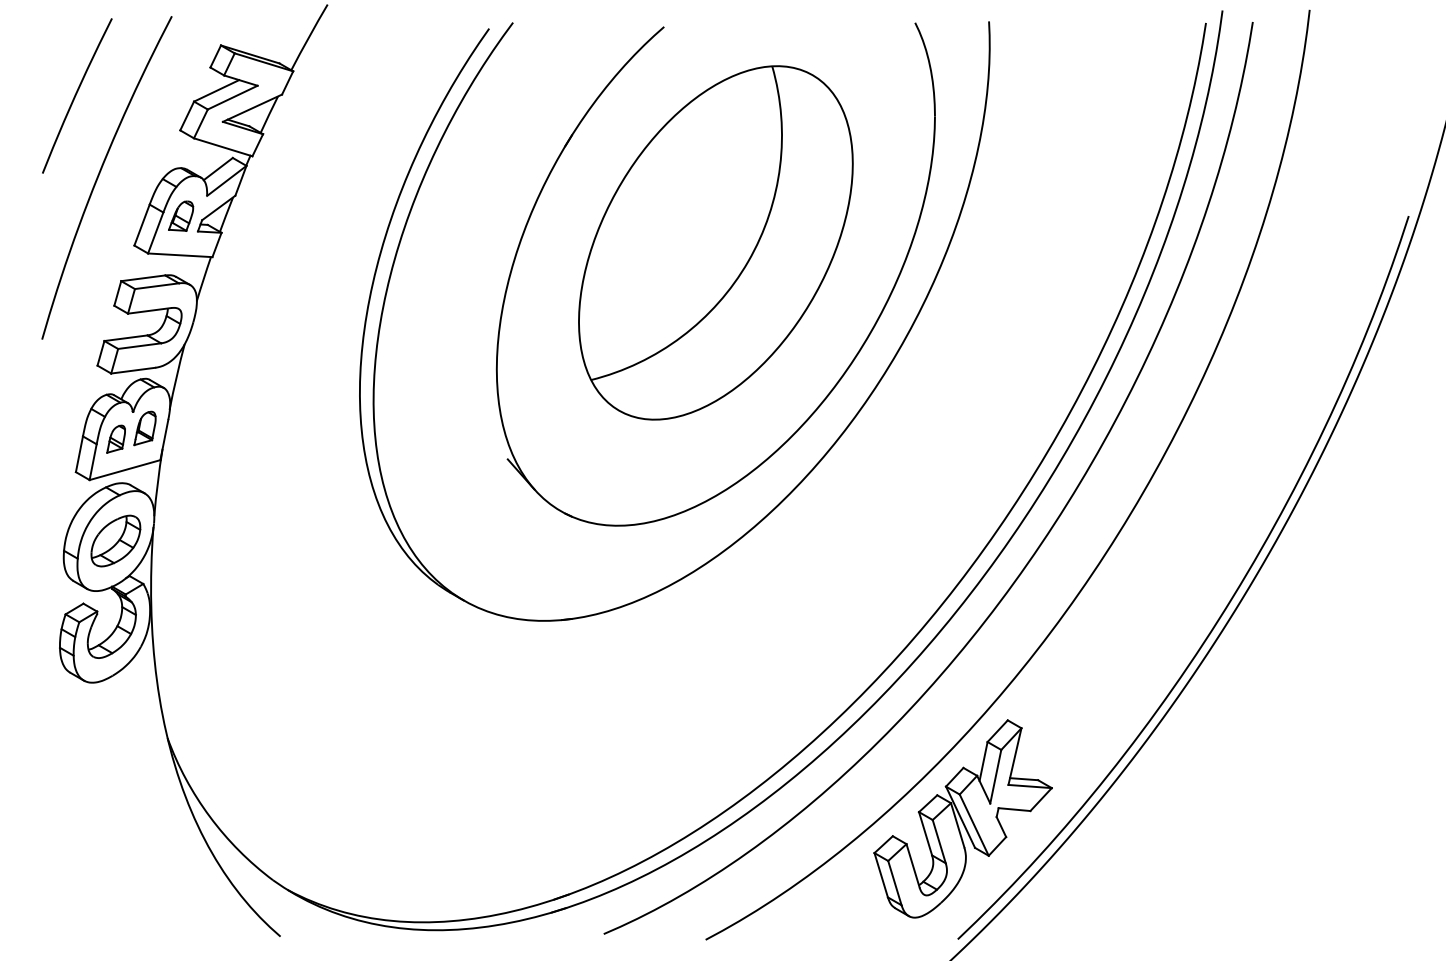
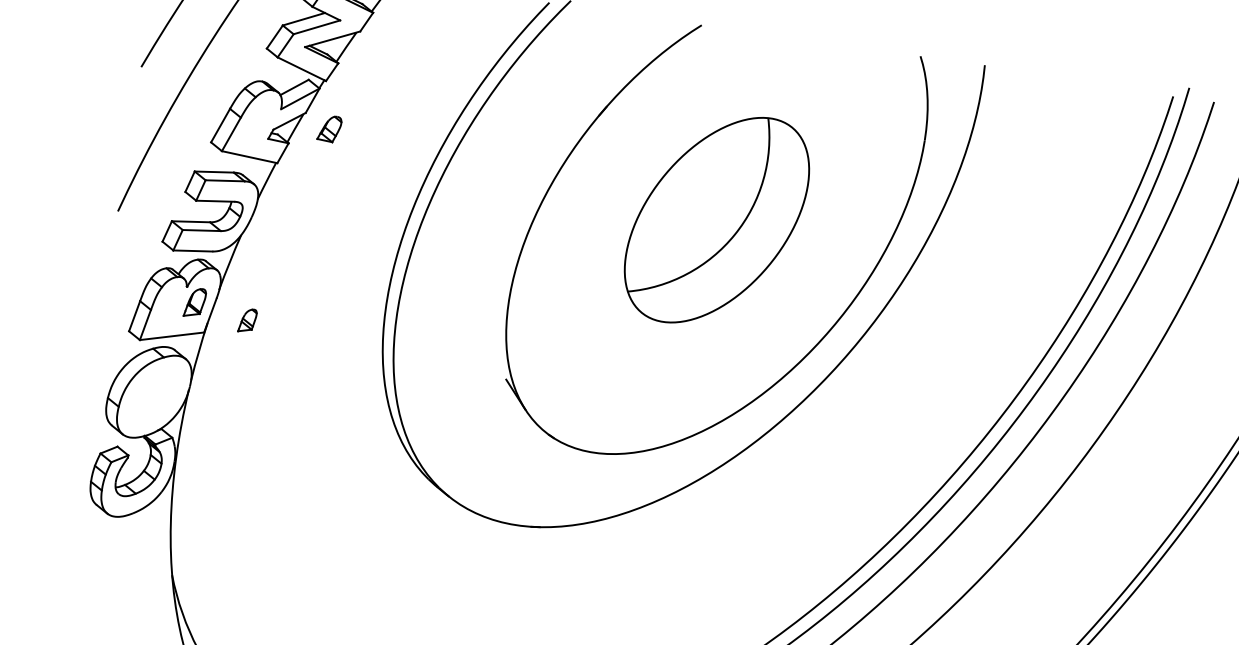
part: (181, 215) -> (330, 128), moved
part: (715, 242) -> (716, 219), size x0.7
part: (115, 438) -> (247, 320), moved
part: (115, 540) -> (154, 396), removed

